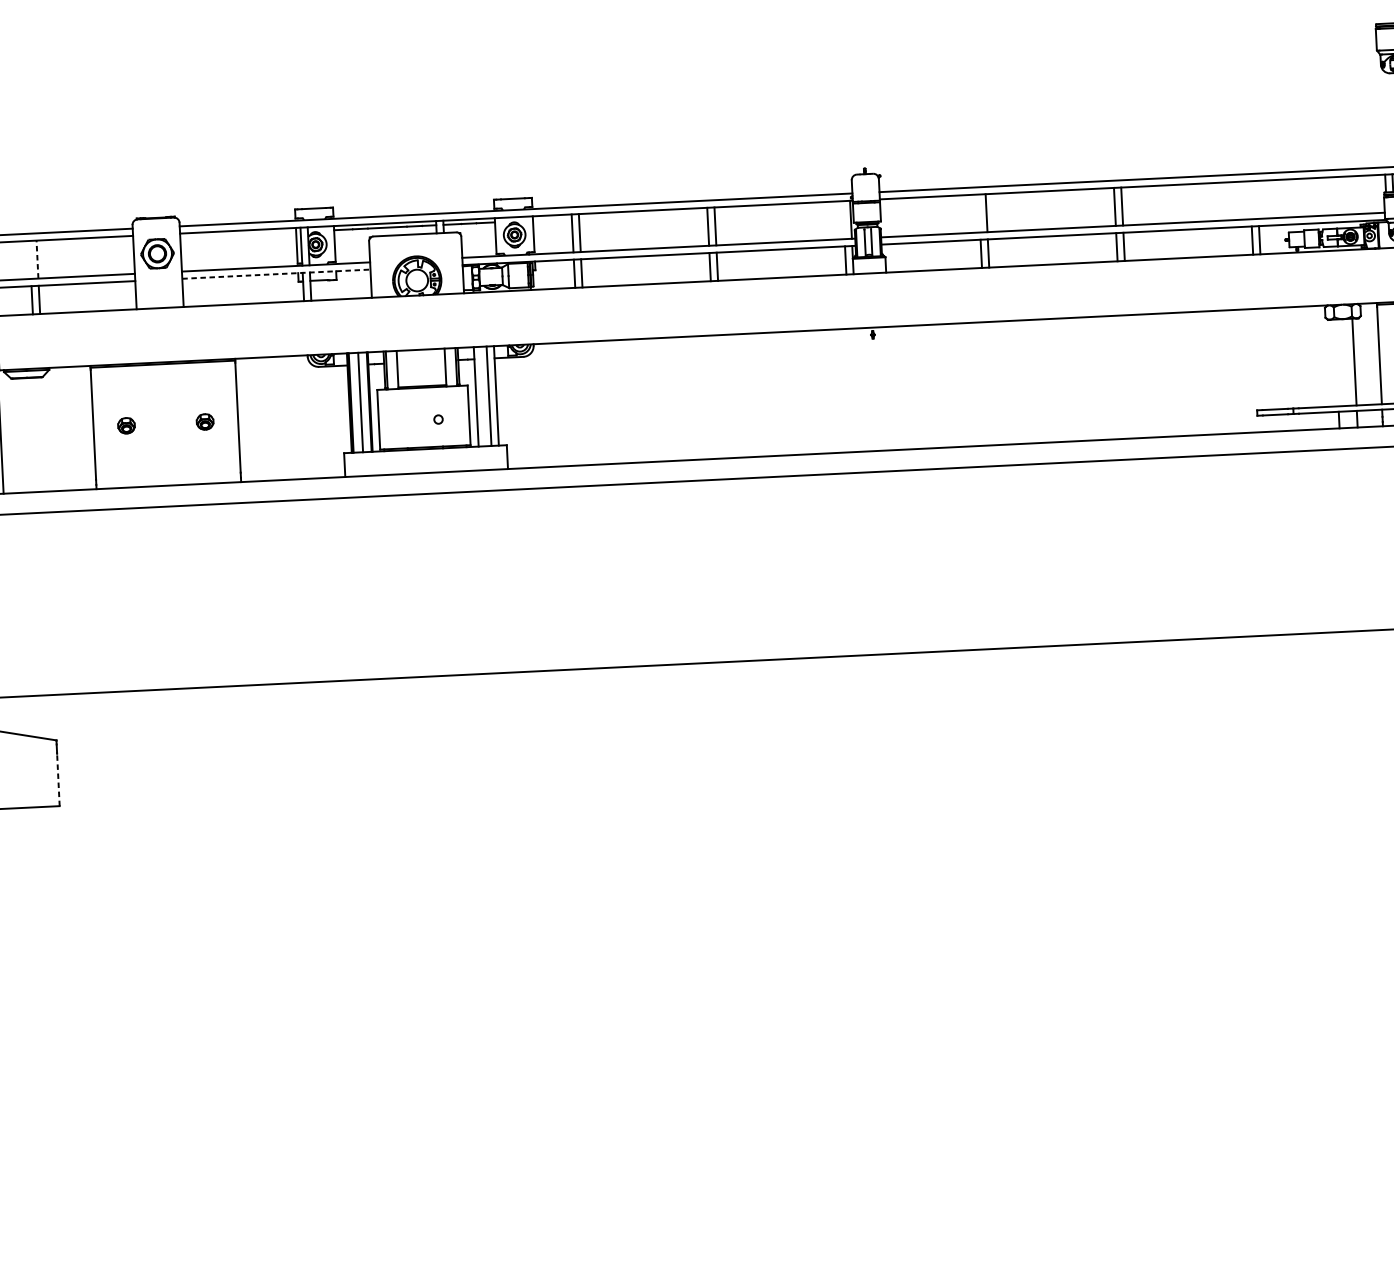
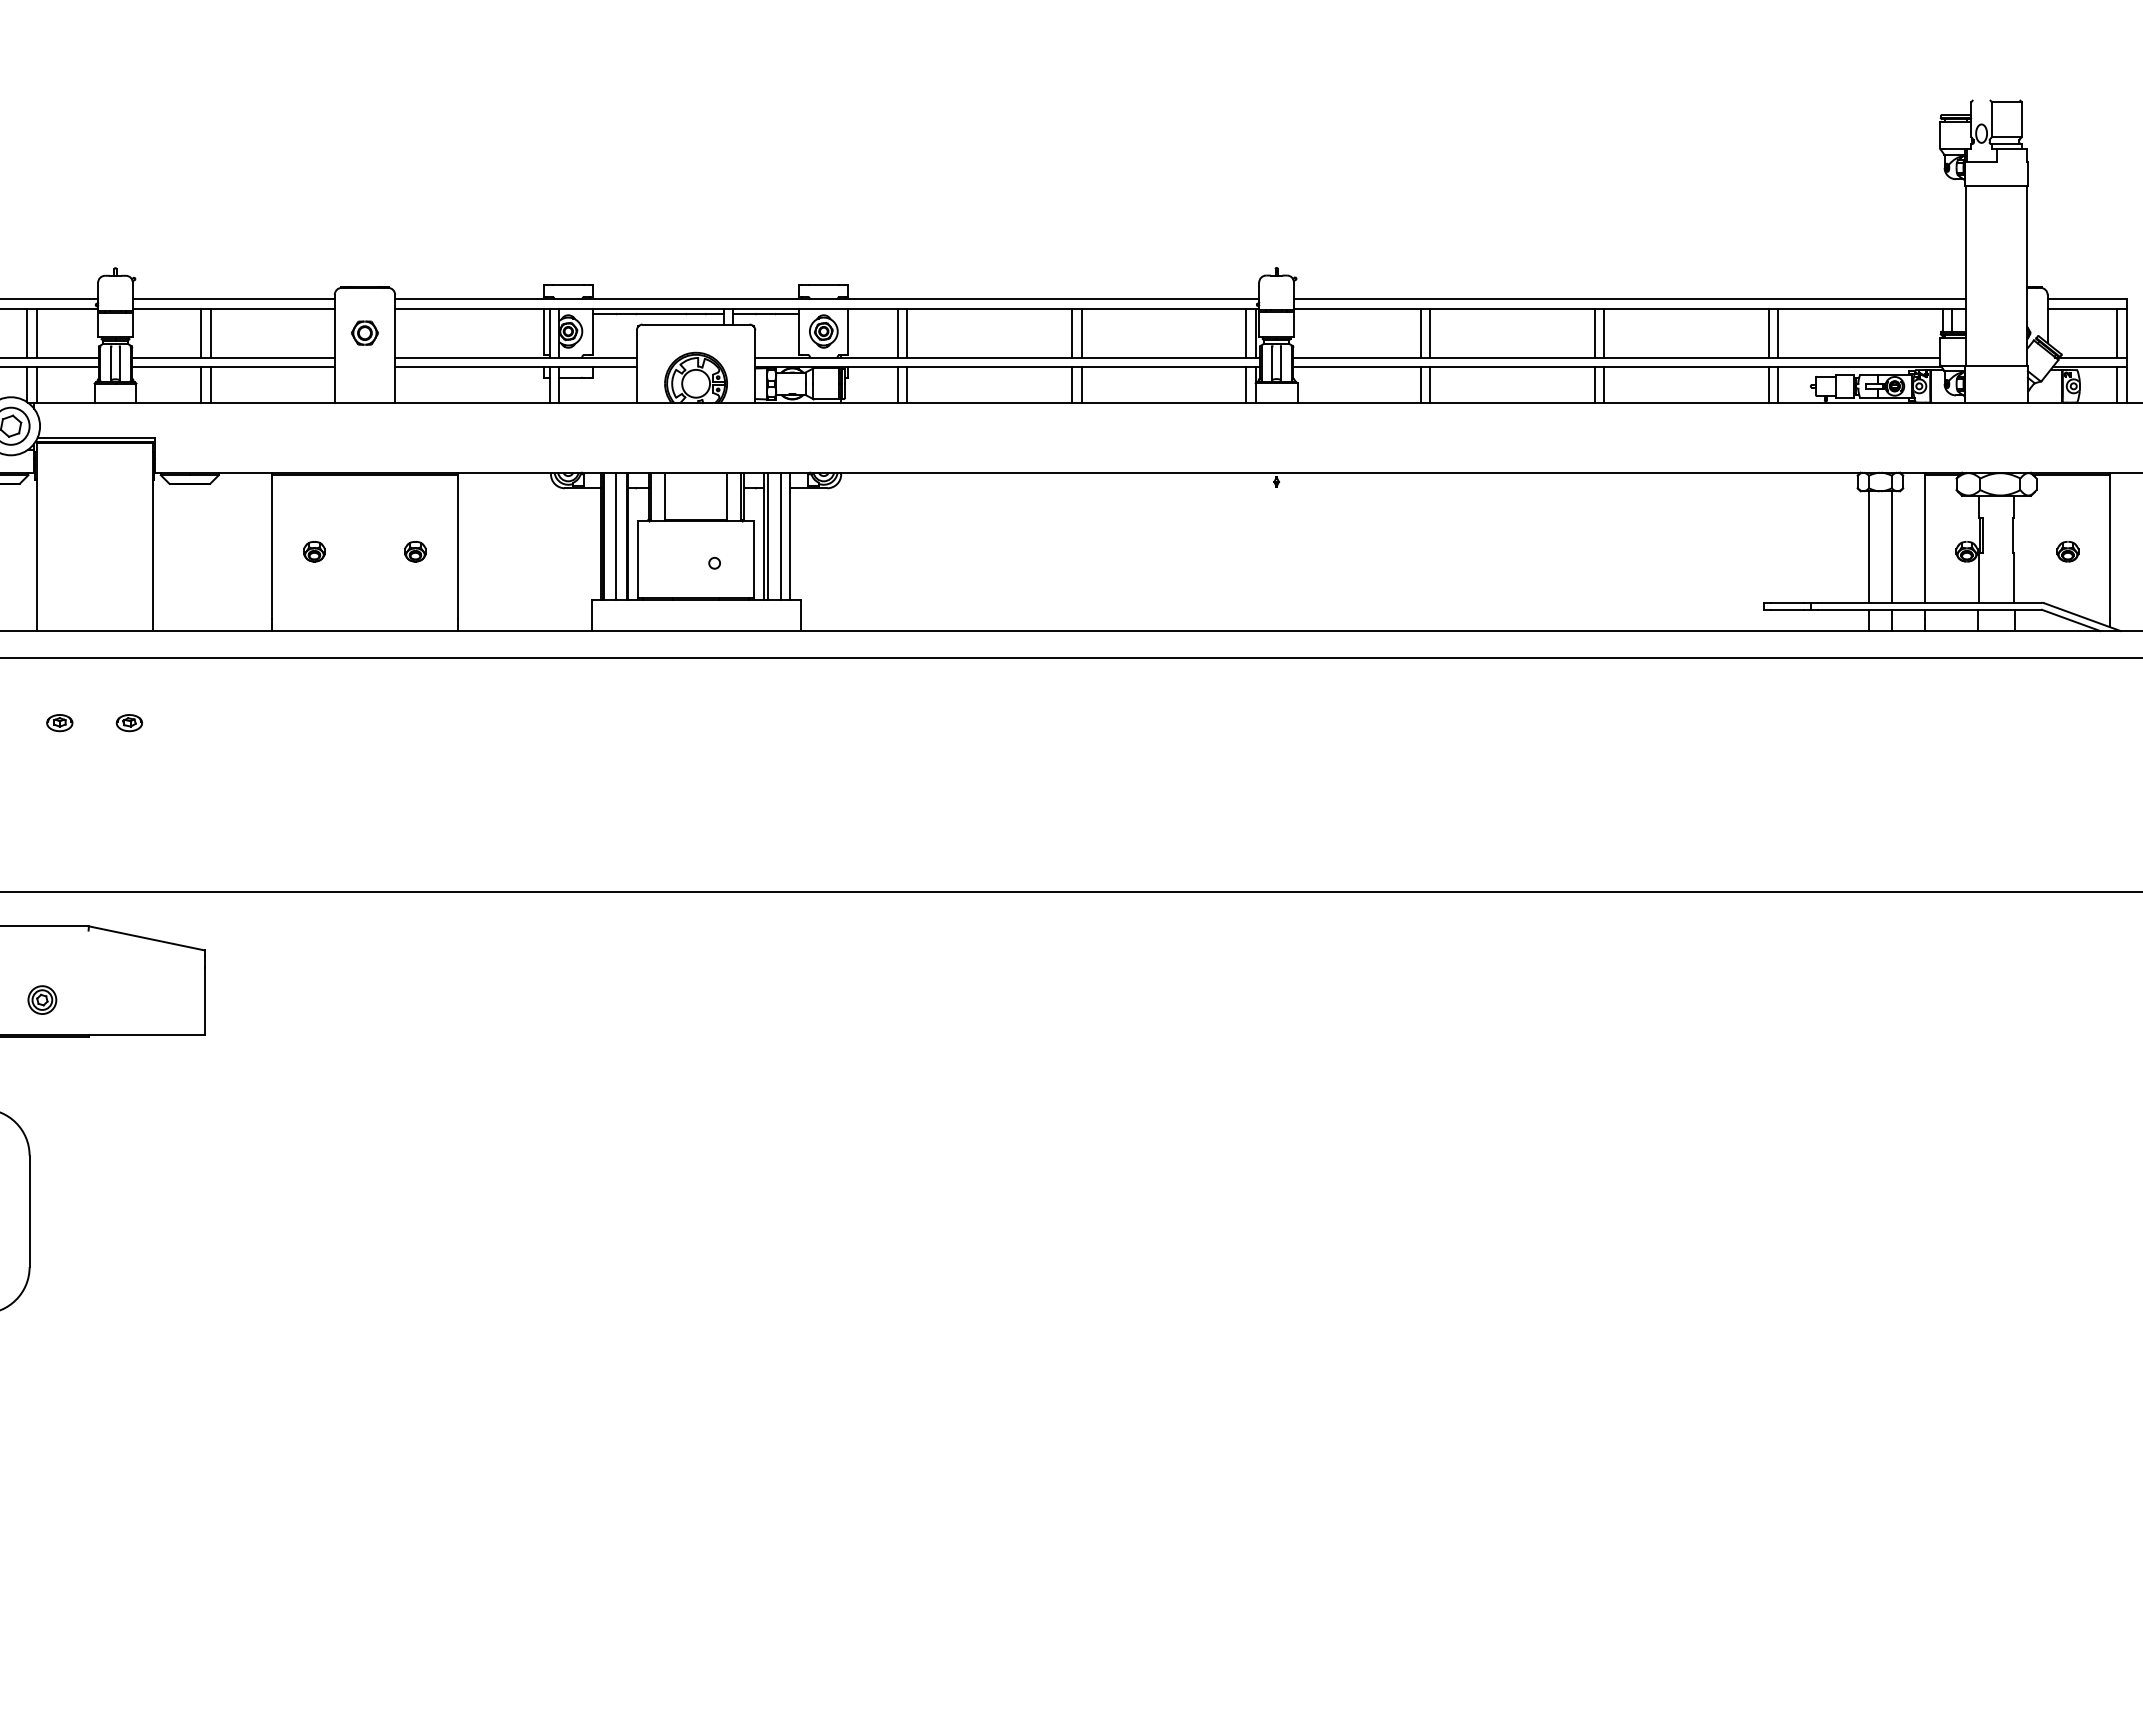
line: (1250, 199) -> (1768, 332), added
line: (1257, 199) -> (1778, 332), added
line: (979, 213) -> (1420, 332), added
line: (843, 219) -> (1246, 332), added
part: (157, 253) -> (364, 332), size x0.62
line: (30, 259) -> (201, 332), added
line: (37, 259) -> (210, 332), dashed -> solid
line: (276, 273) -> (516, 366), dashed -> solid
line: (1336, 362) -> (1868, 546), added
line: (478, 396) -> (767, 536), added
line: (58, 780) -> (204, 1001), dashed -> solid

